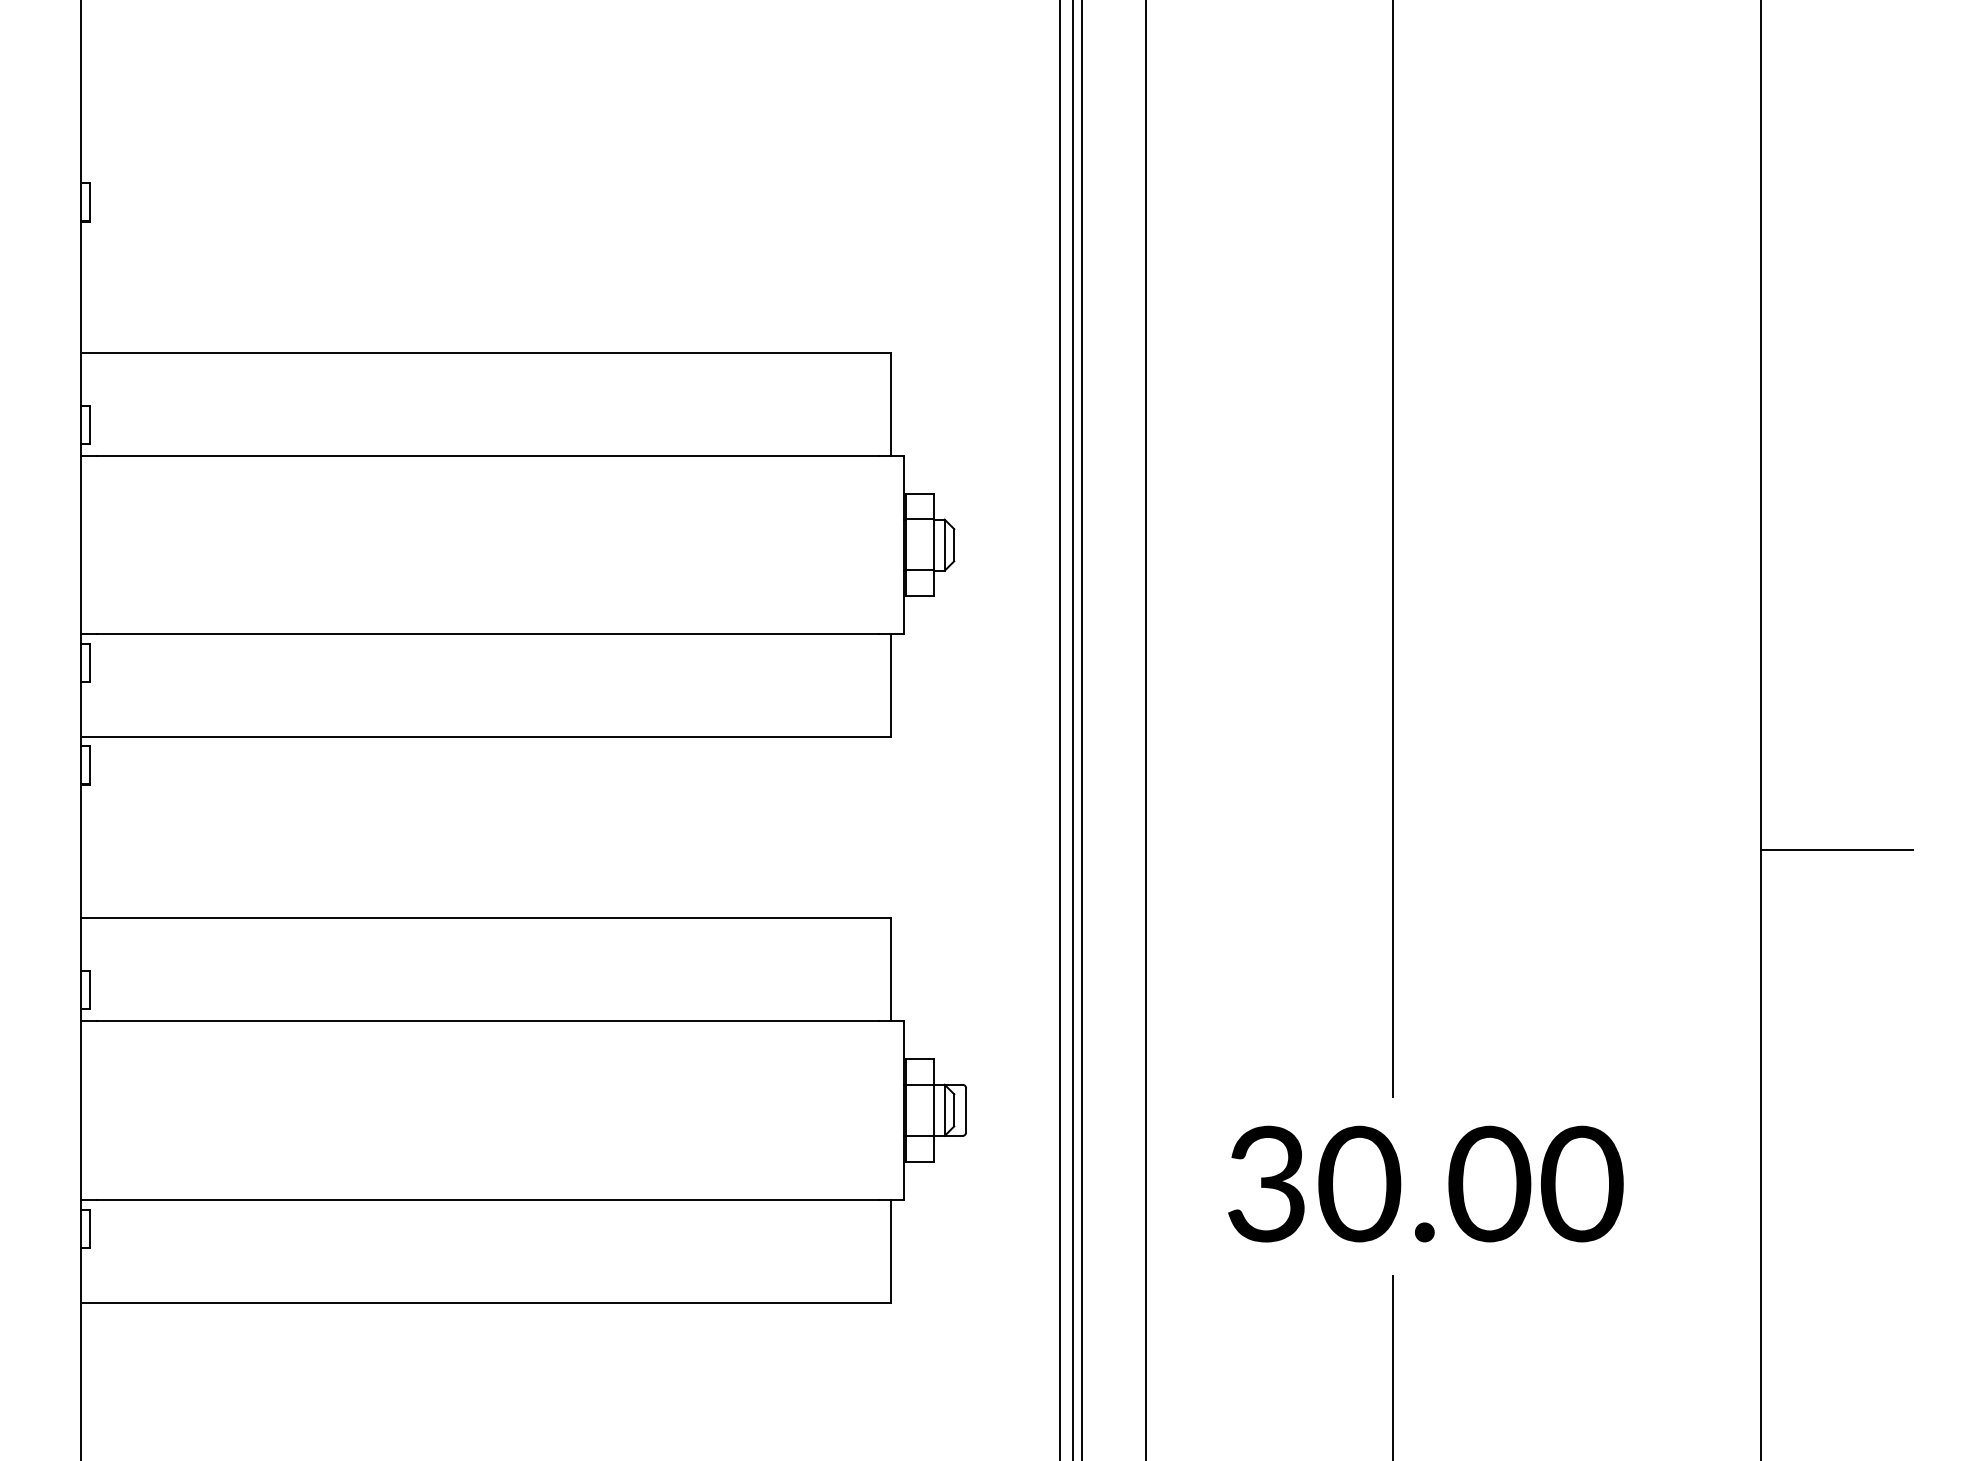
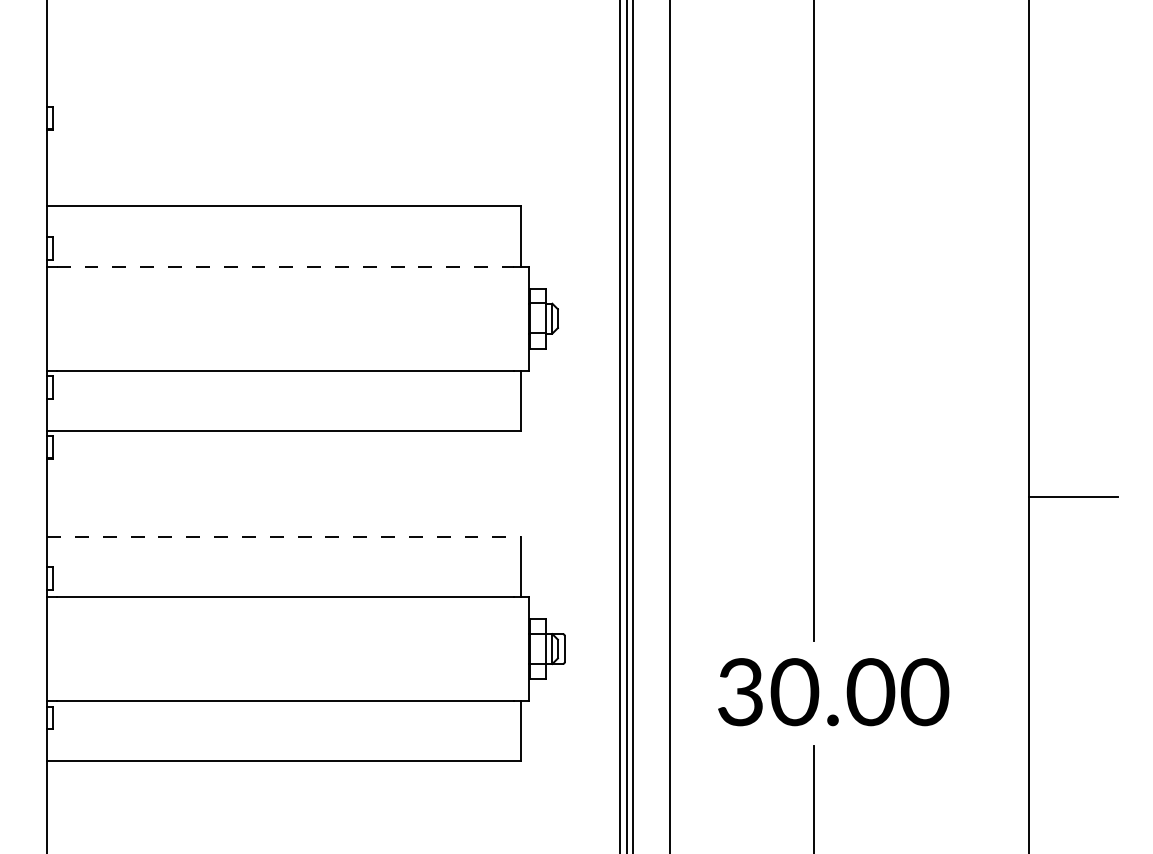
line: (488, 455) -> (285, 266), solid -> dashed
line: (486, 917) -> (284, 536), solid -> dashed

